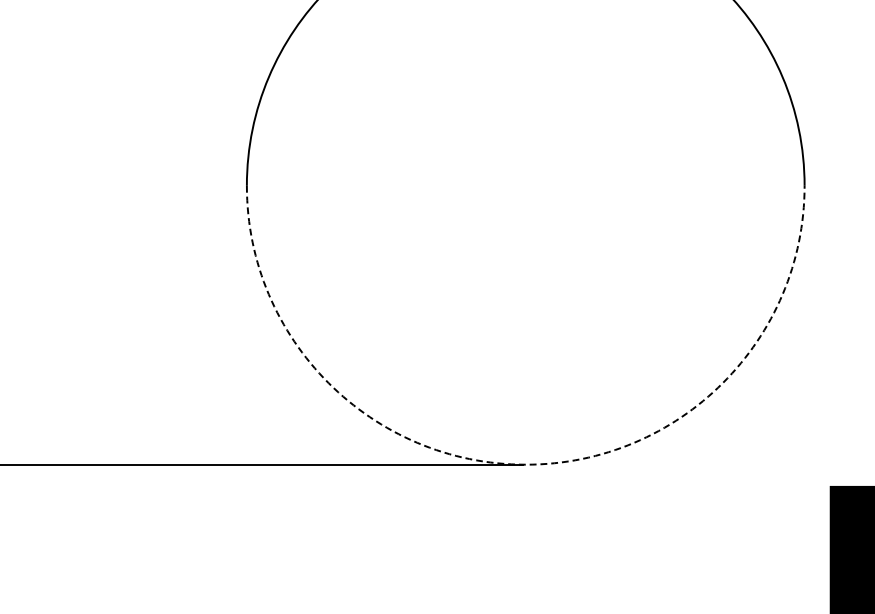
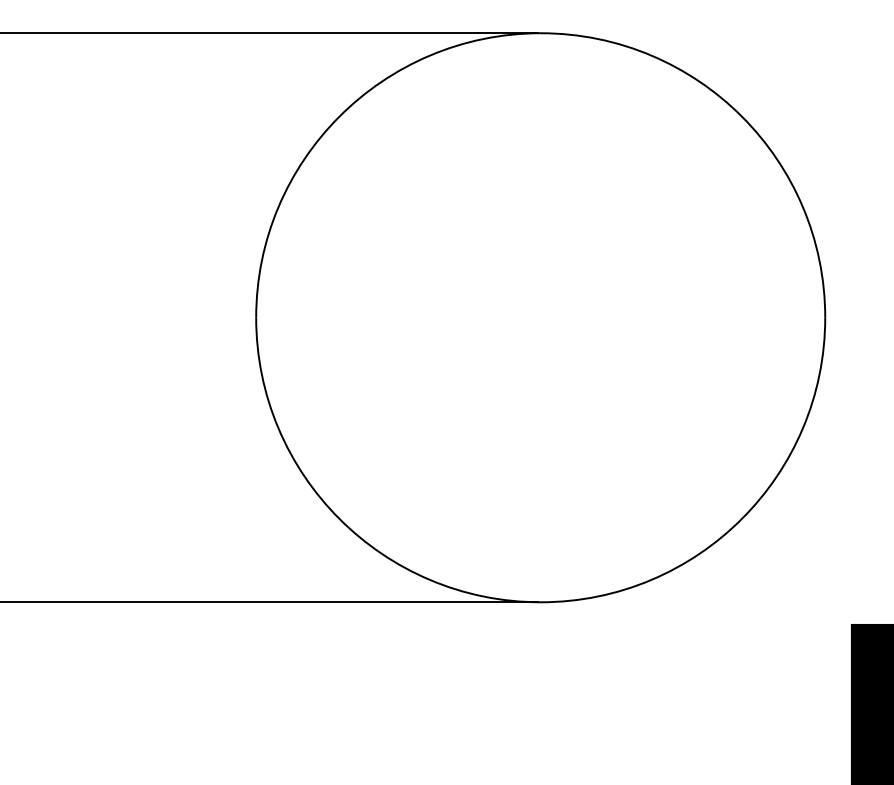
arc: (525, 464) -> (540, 602), dashed -> solid

